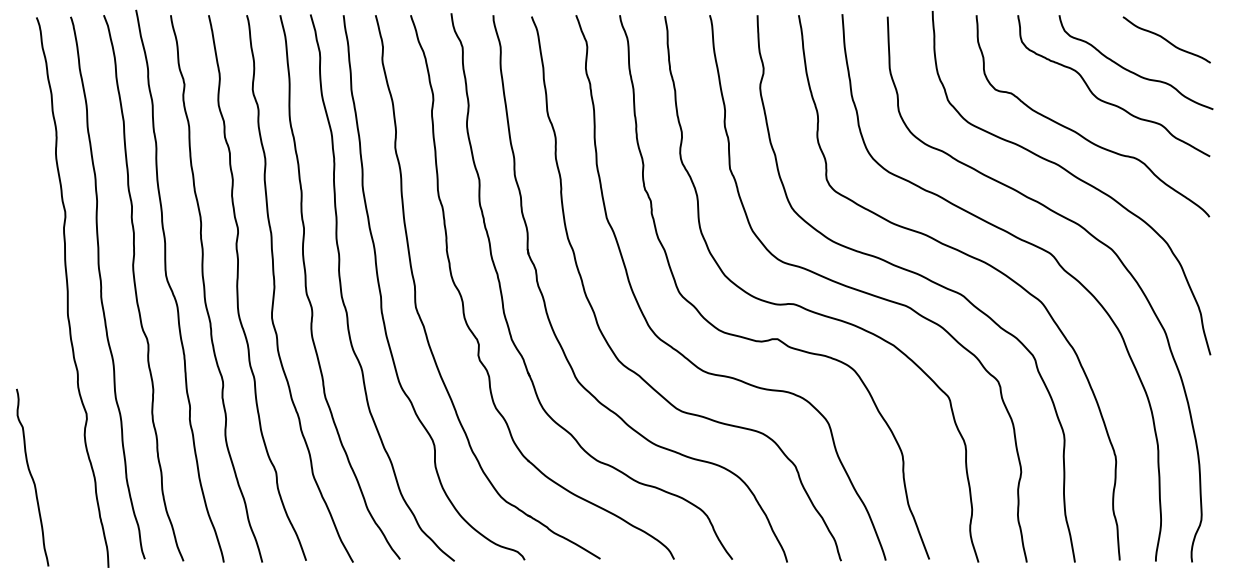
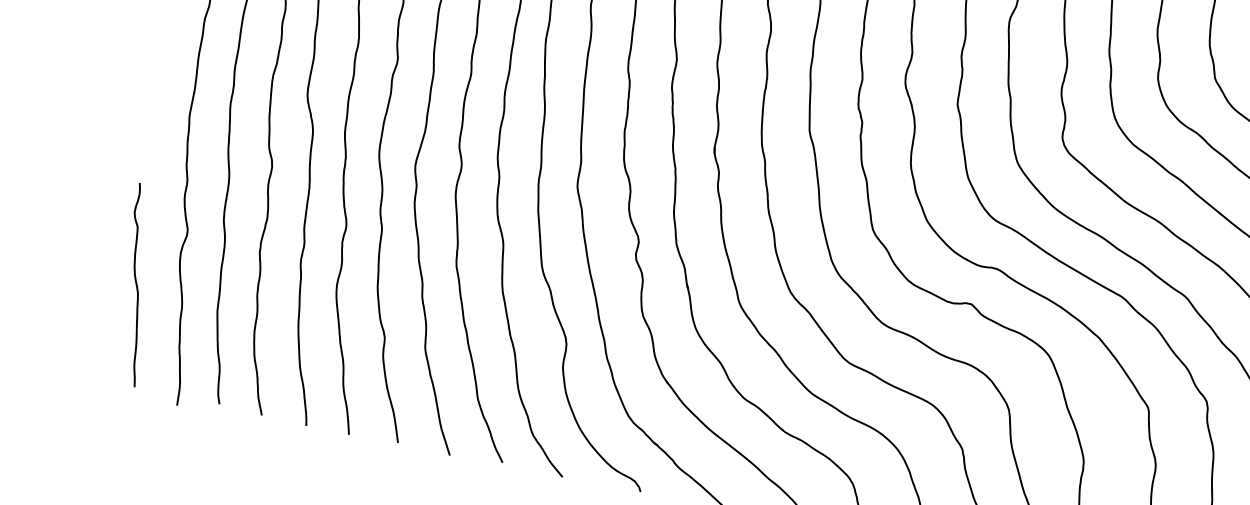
curve: (32, 477) -> (137, 284), moved

